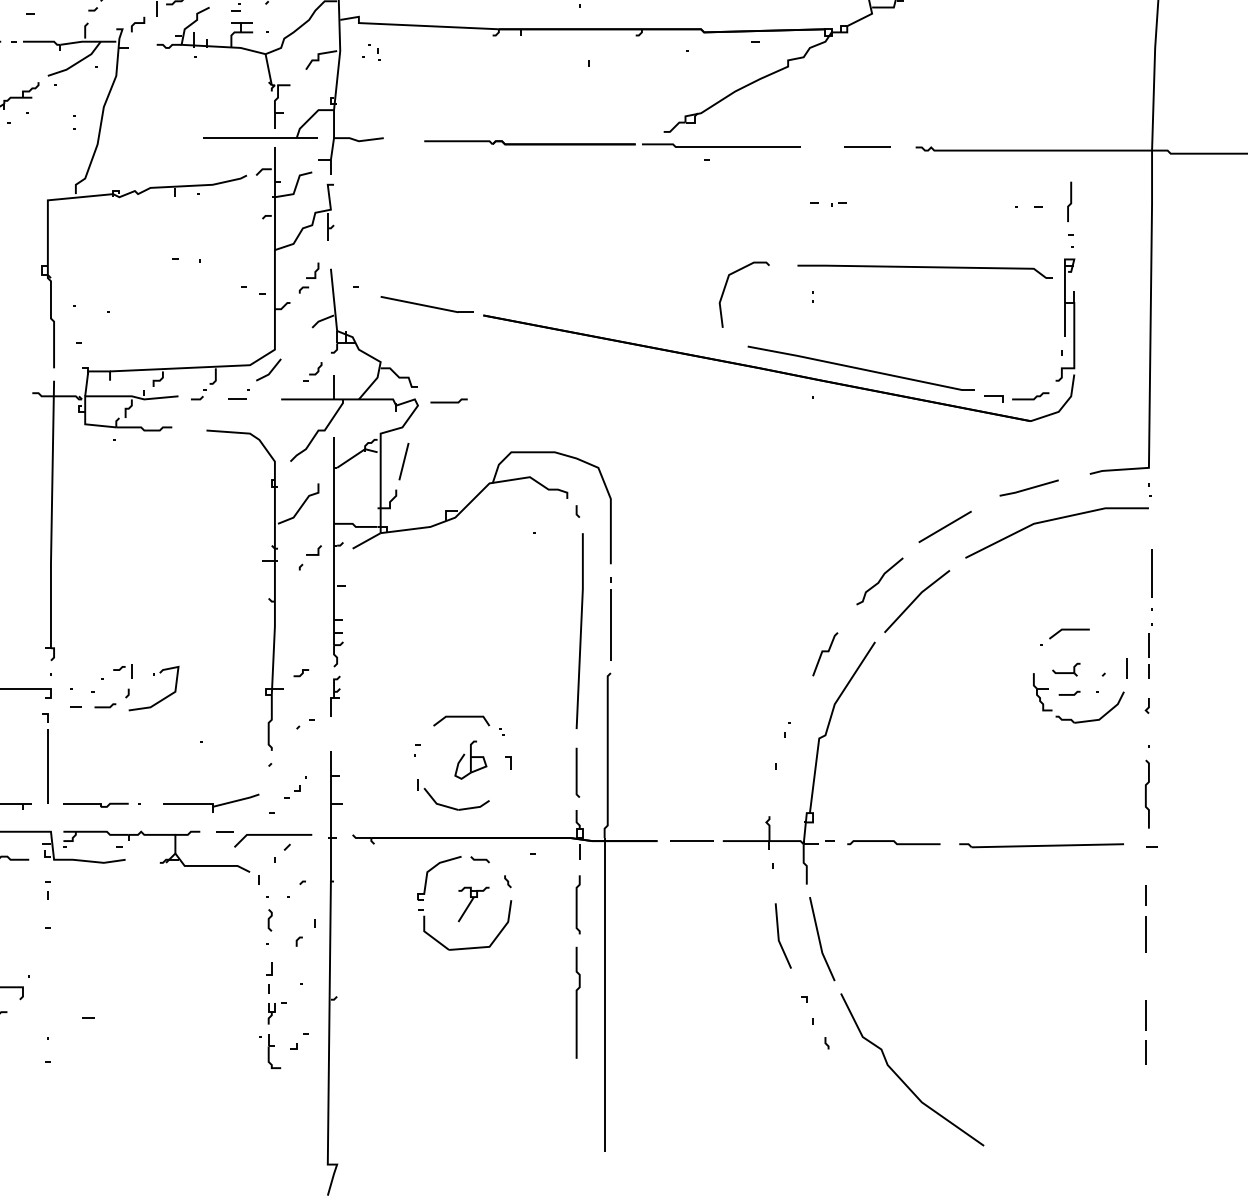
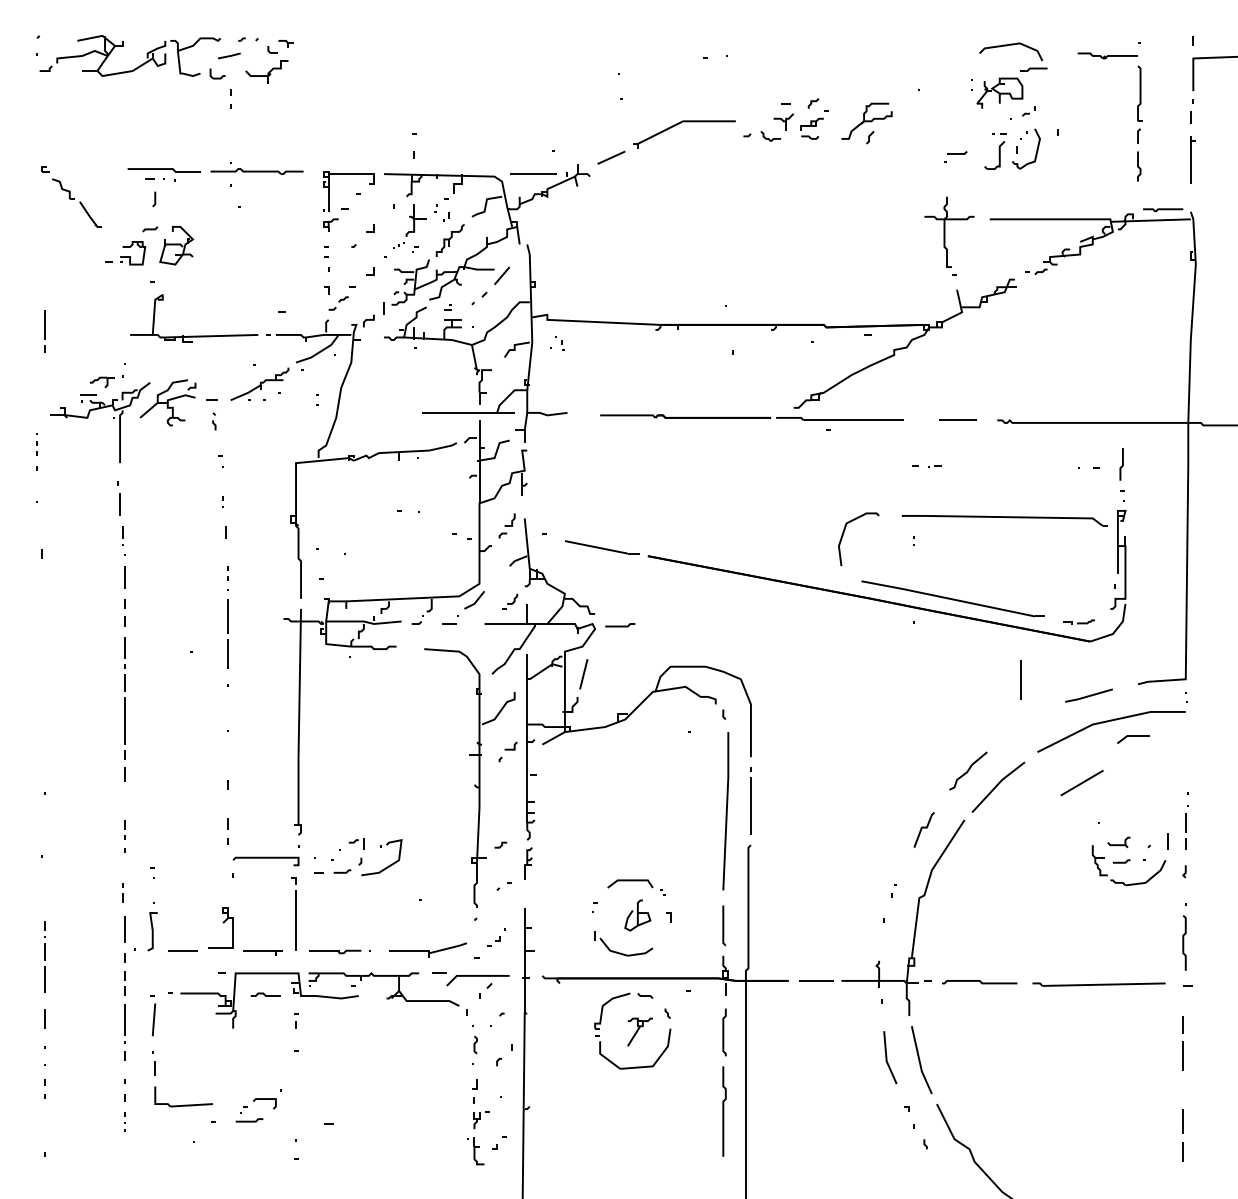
part: (1017, 397) -> (1079, 622), size x0.6
line: (944, 527) -> (1081, 783), moved
line: (1151, 573) -> (1020, 679), moved
line: (1069, 630) -> (1133, 736), moved

